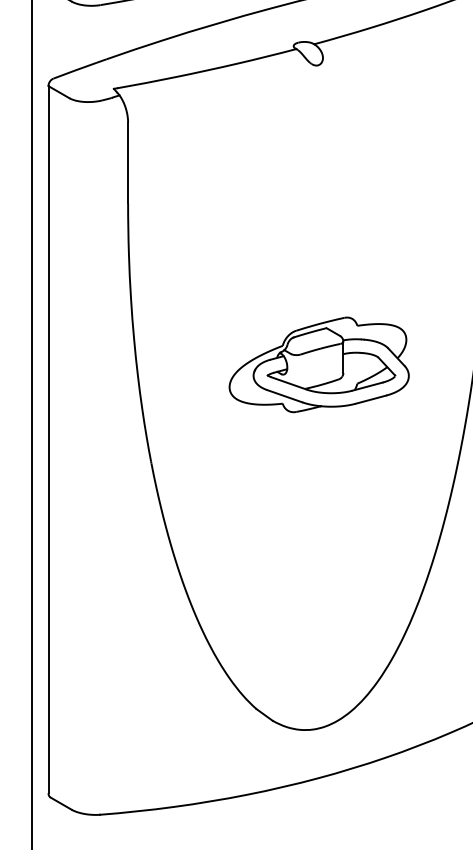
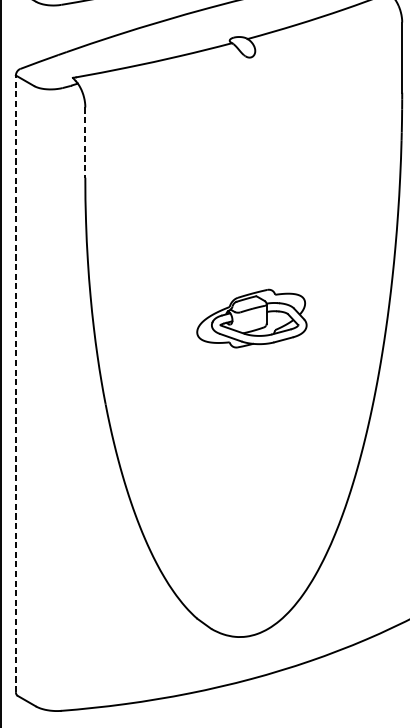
line: (128, 163) -> (85, 143), solid -> dashed
part: (318, 364) -> (251, 318), size x0.7
line: (48, 439) -> (15, 383), solid -> dashed

